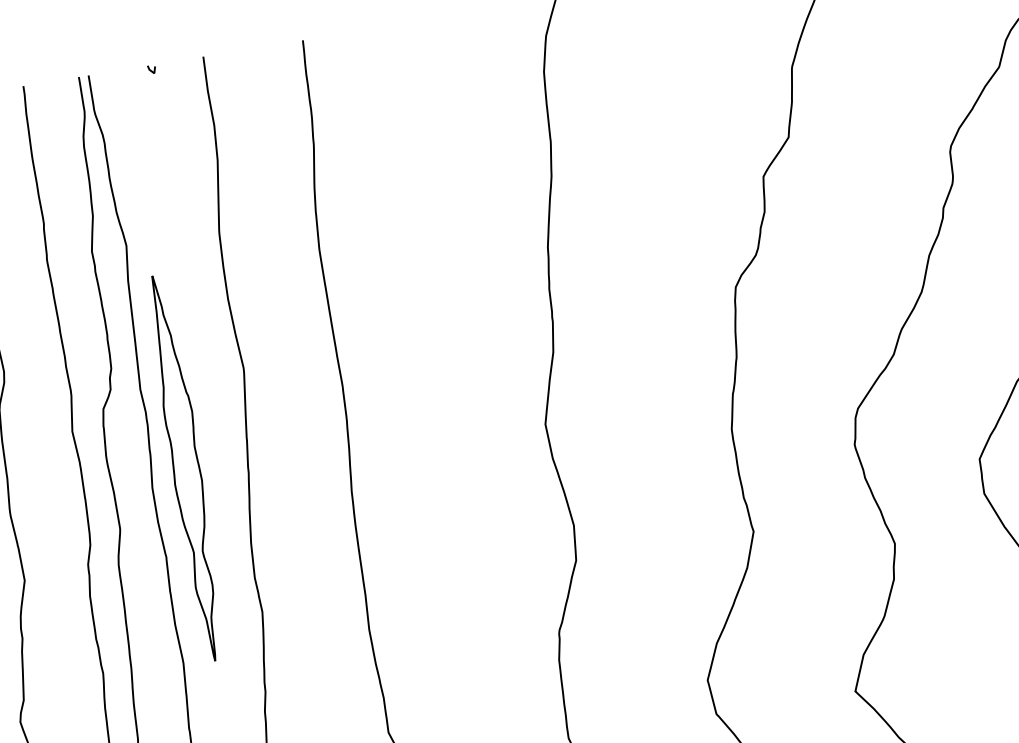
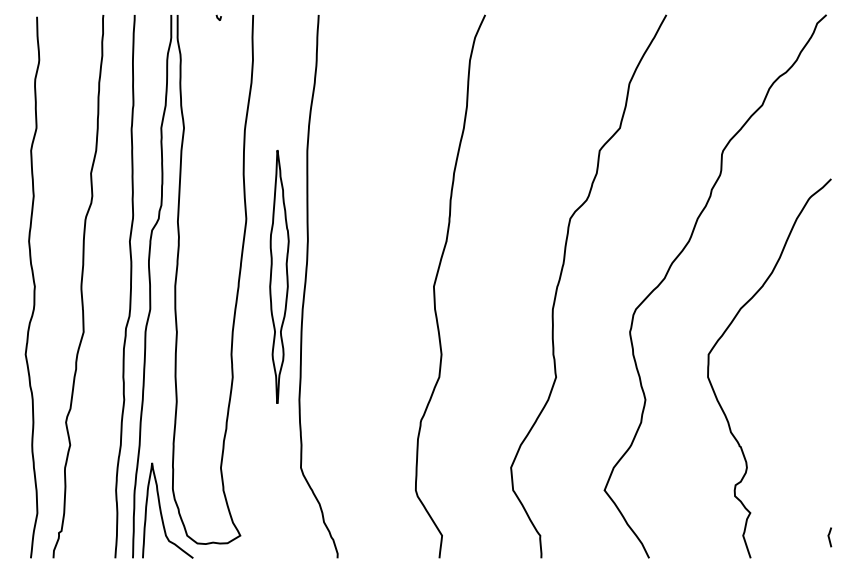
part: (186, 467) -> (279, 276), moved

